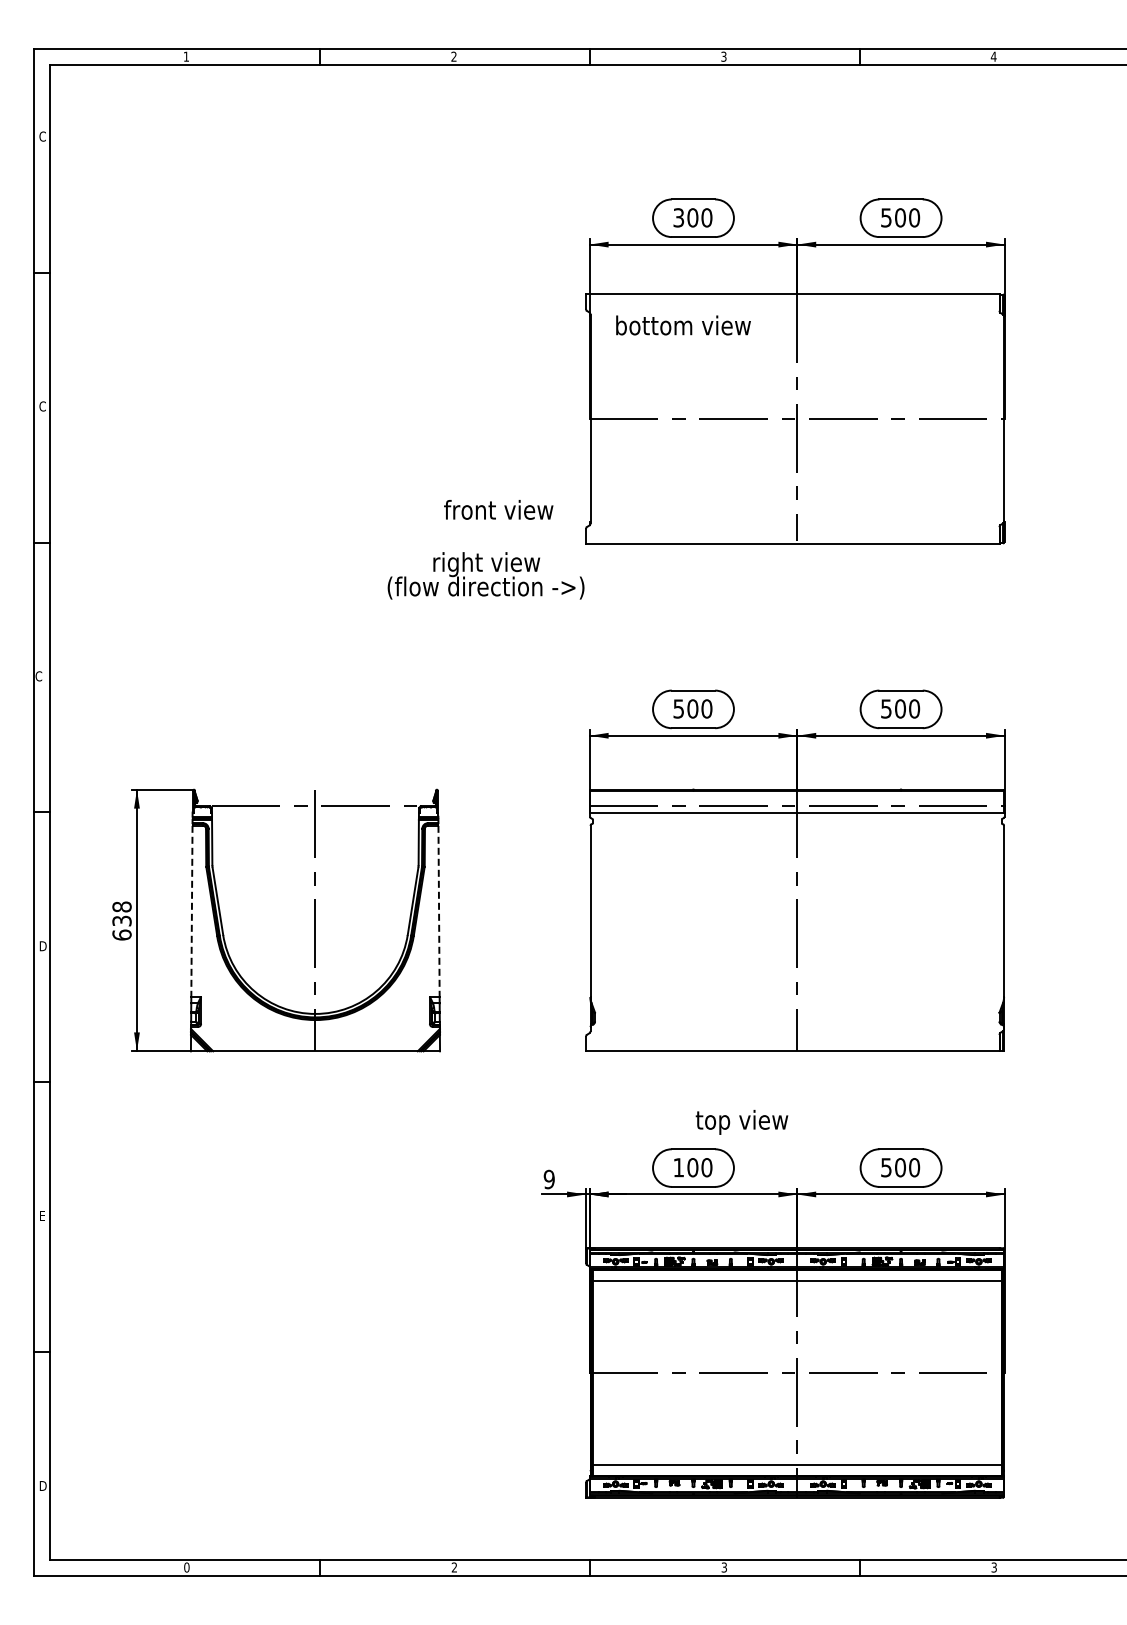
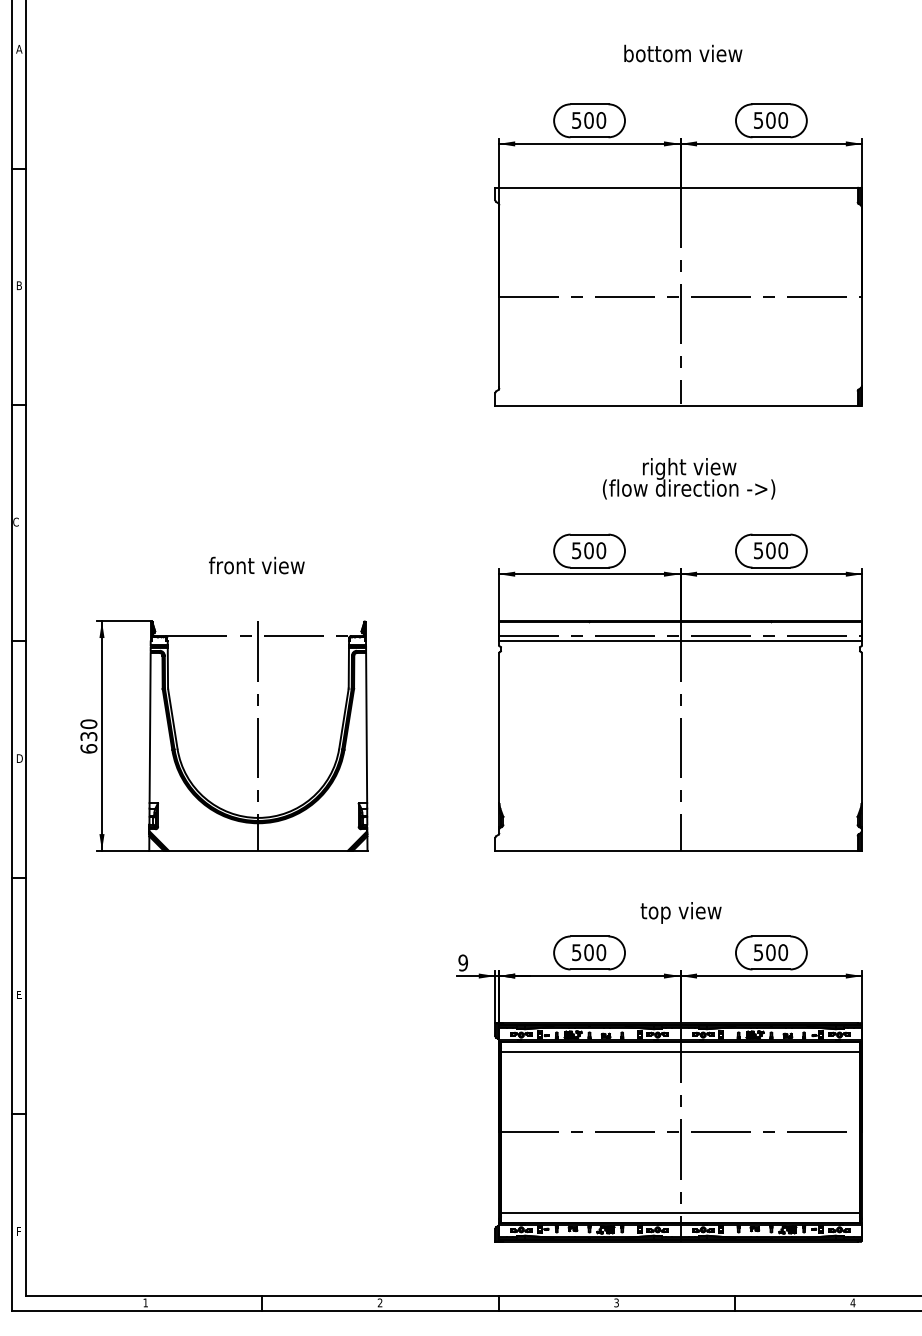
text: (42, 136) -> (19, 49), C -> A
text: (679, 217) -> (577, 120), 300 -> 500
text: (683, 325) -> (683, 53), moved
text: (42, 406) -> (19, 285), C -> B
text: (498, 509) -> (256, 565), moved
text: (485, 575) -> (688, 478), moved
text: (121, 906) -> (88, 723), 638 -> 630
line: (191, 911) -> (149, 728), dashed -> solid
line: (439, 911) -> (367, 728), dashed -> solid
text: (741, 1122) -> (680, 913), moved
text: (678, 1167) -> (576, 952), 100 -> 500
text: (42, 1485) -> (19, 1231), D -> F
text: (186, 1567) -> (145, 1302), 0 -> 1
text: (994, 1567) -> (853, 1302), 3 -> 4

